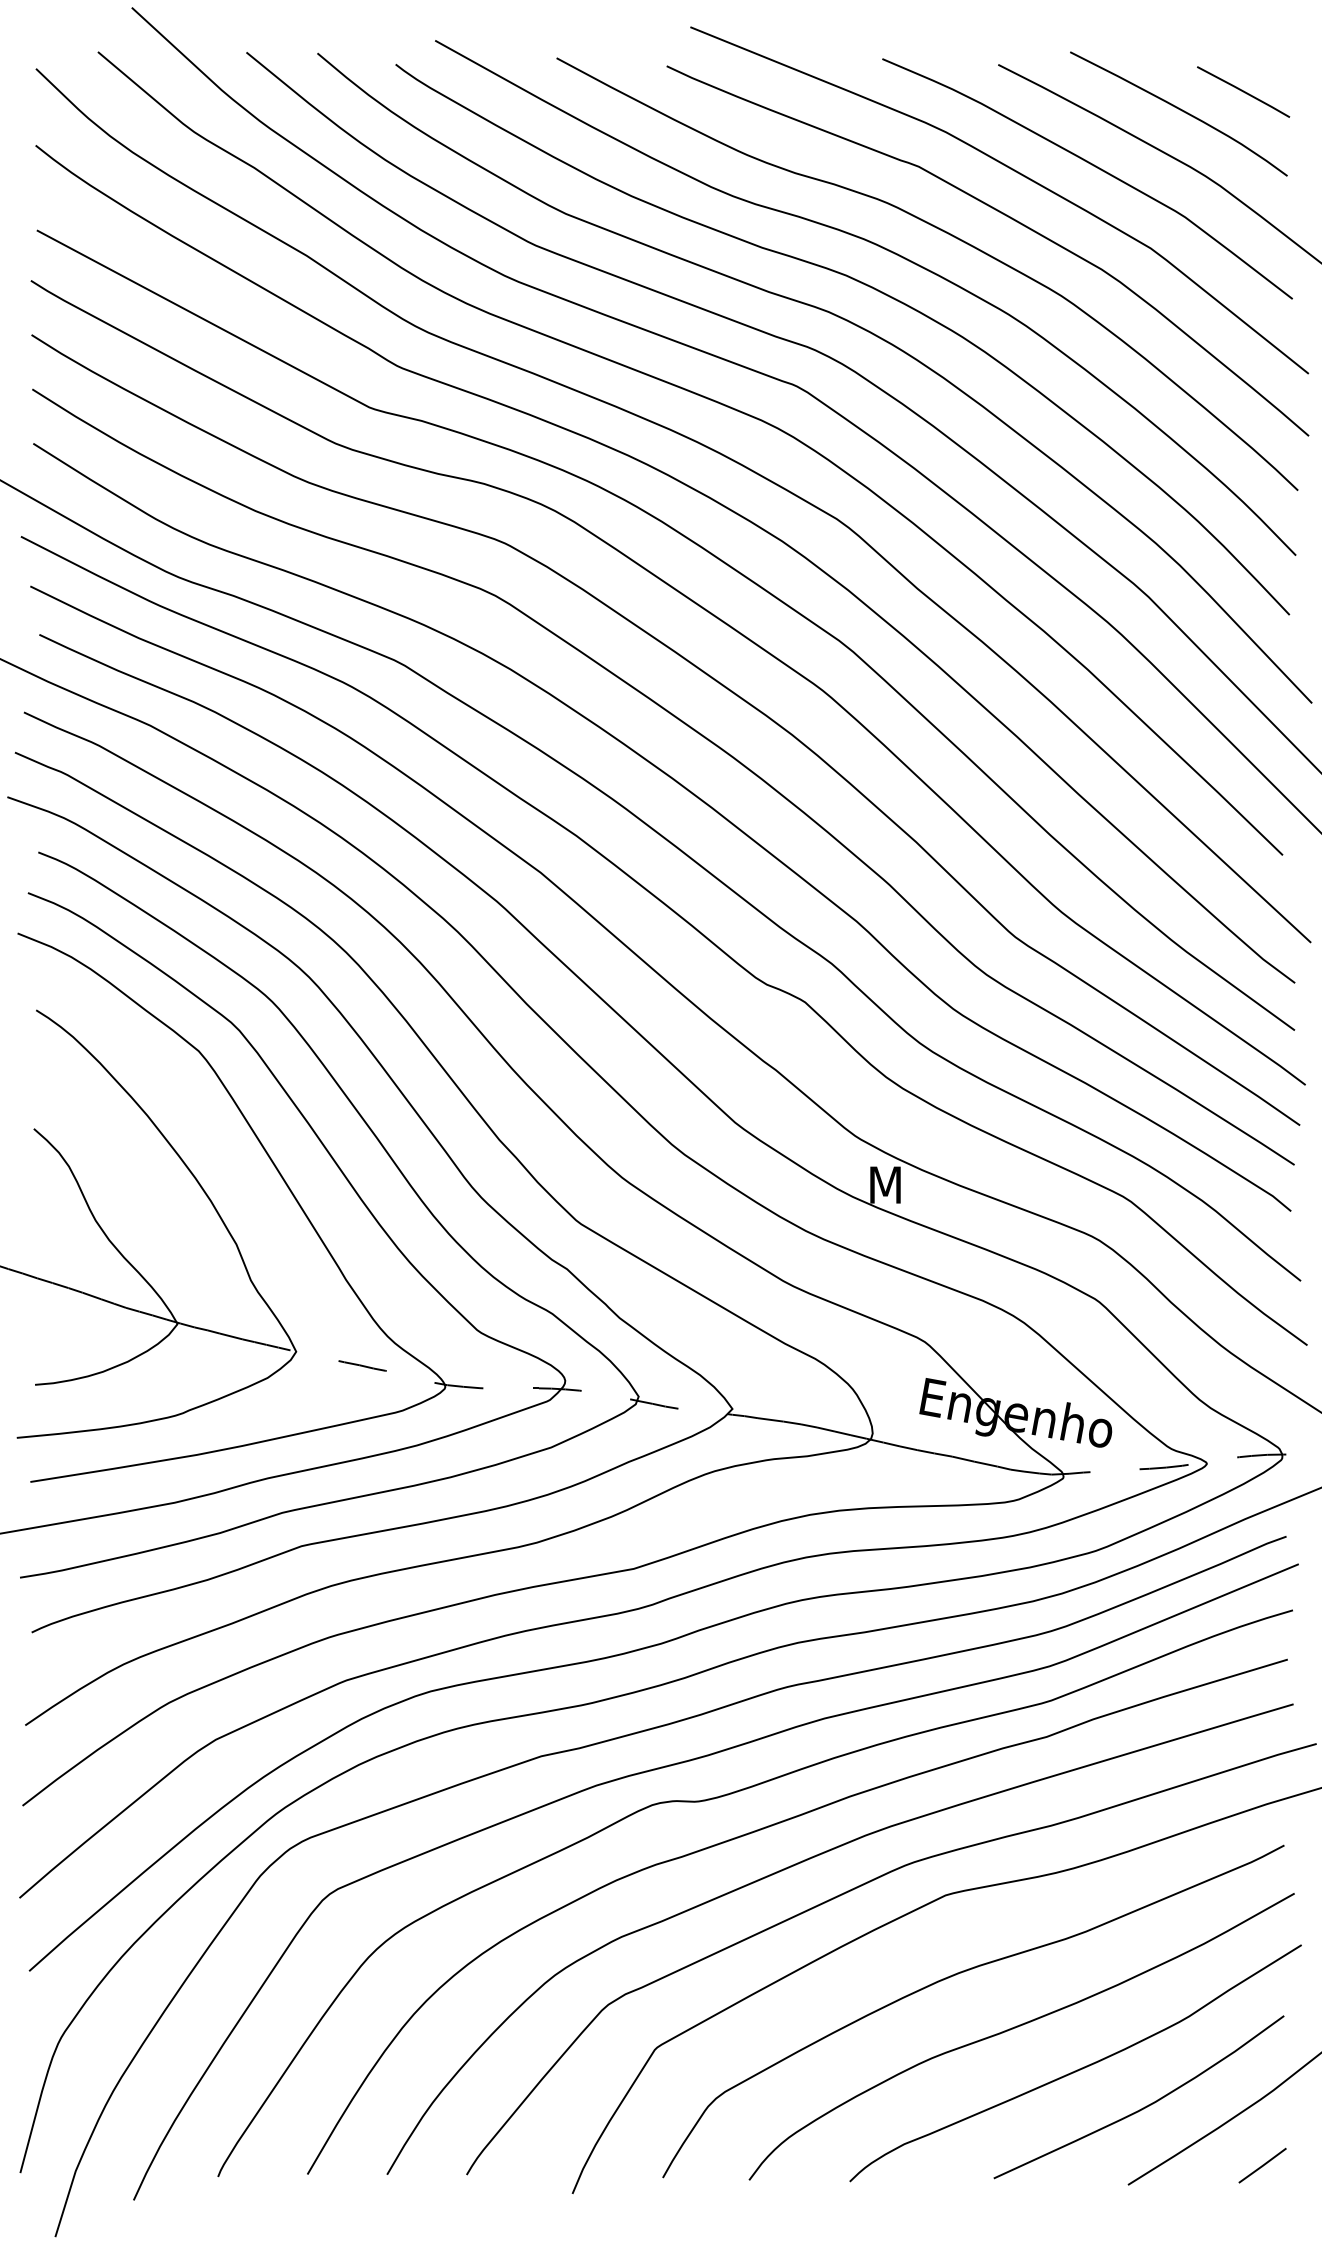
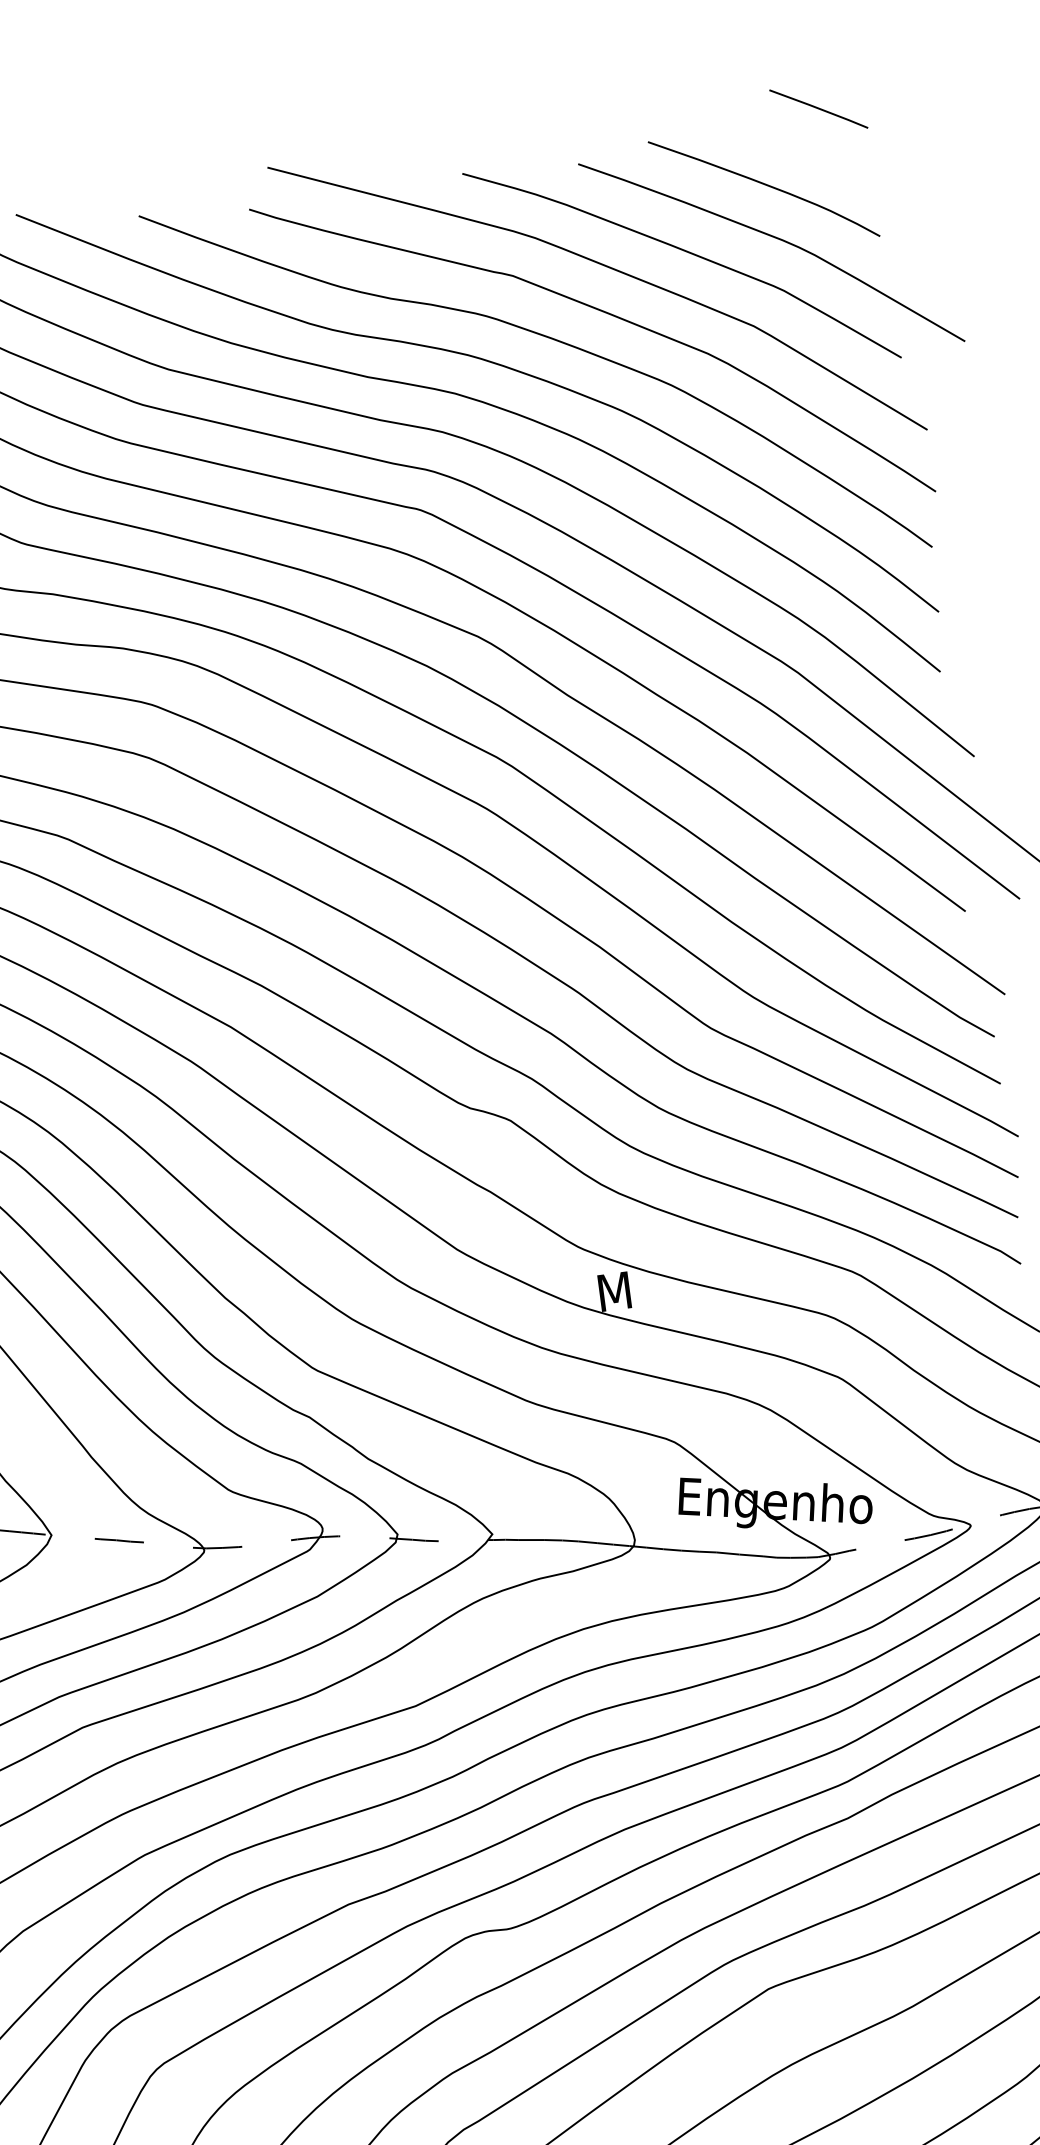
line: (1243, 91) -> (818, 108), moved

